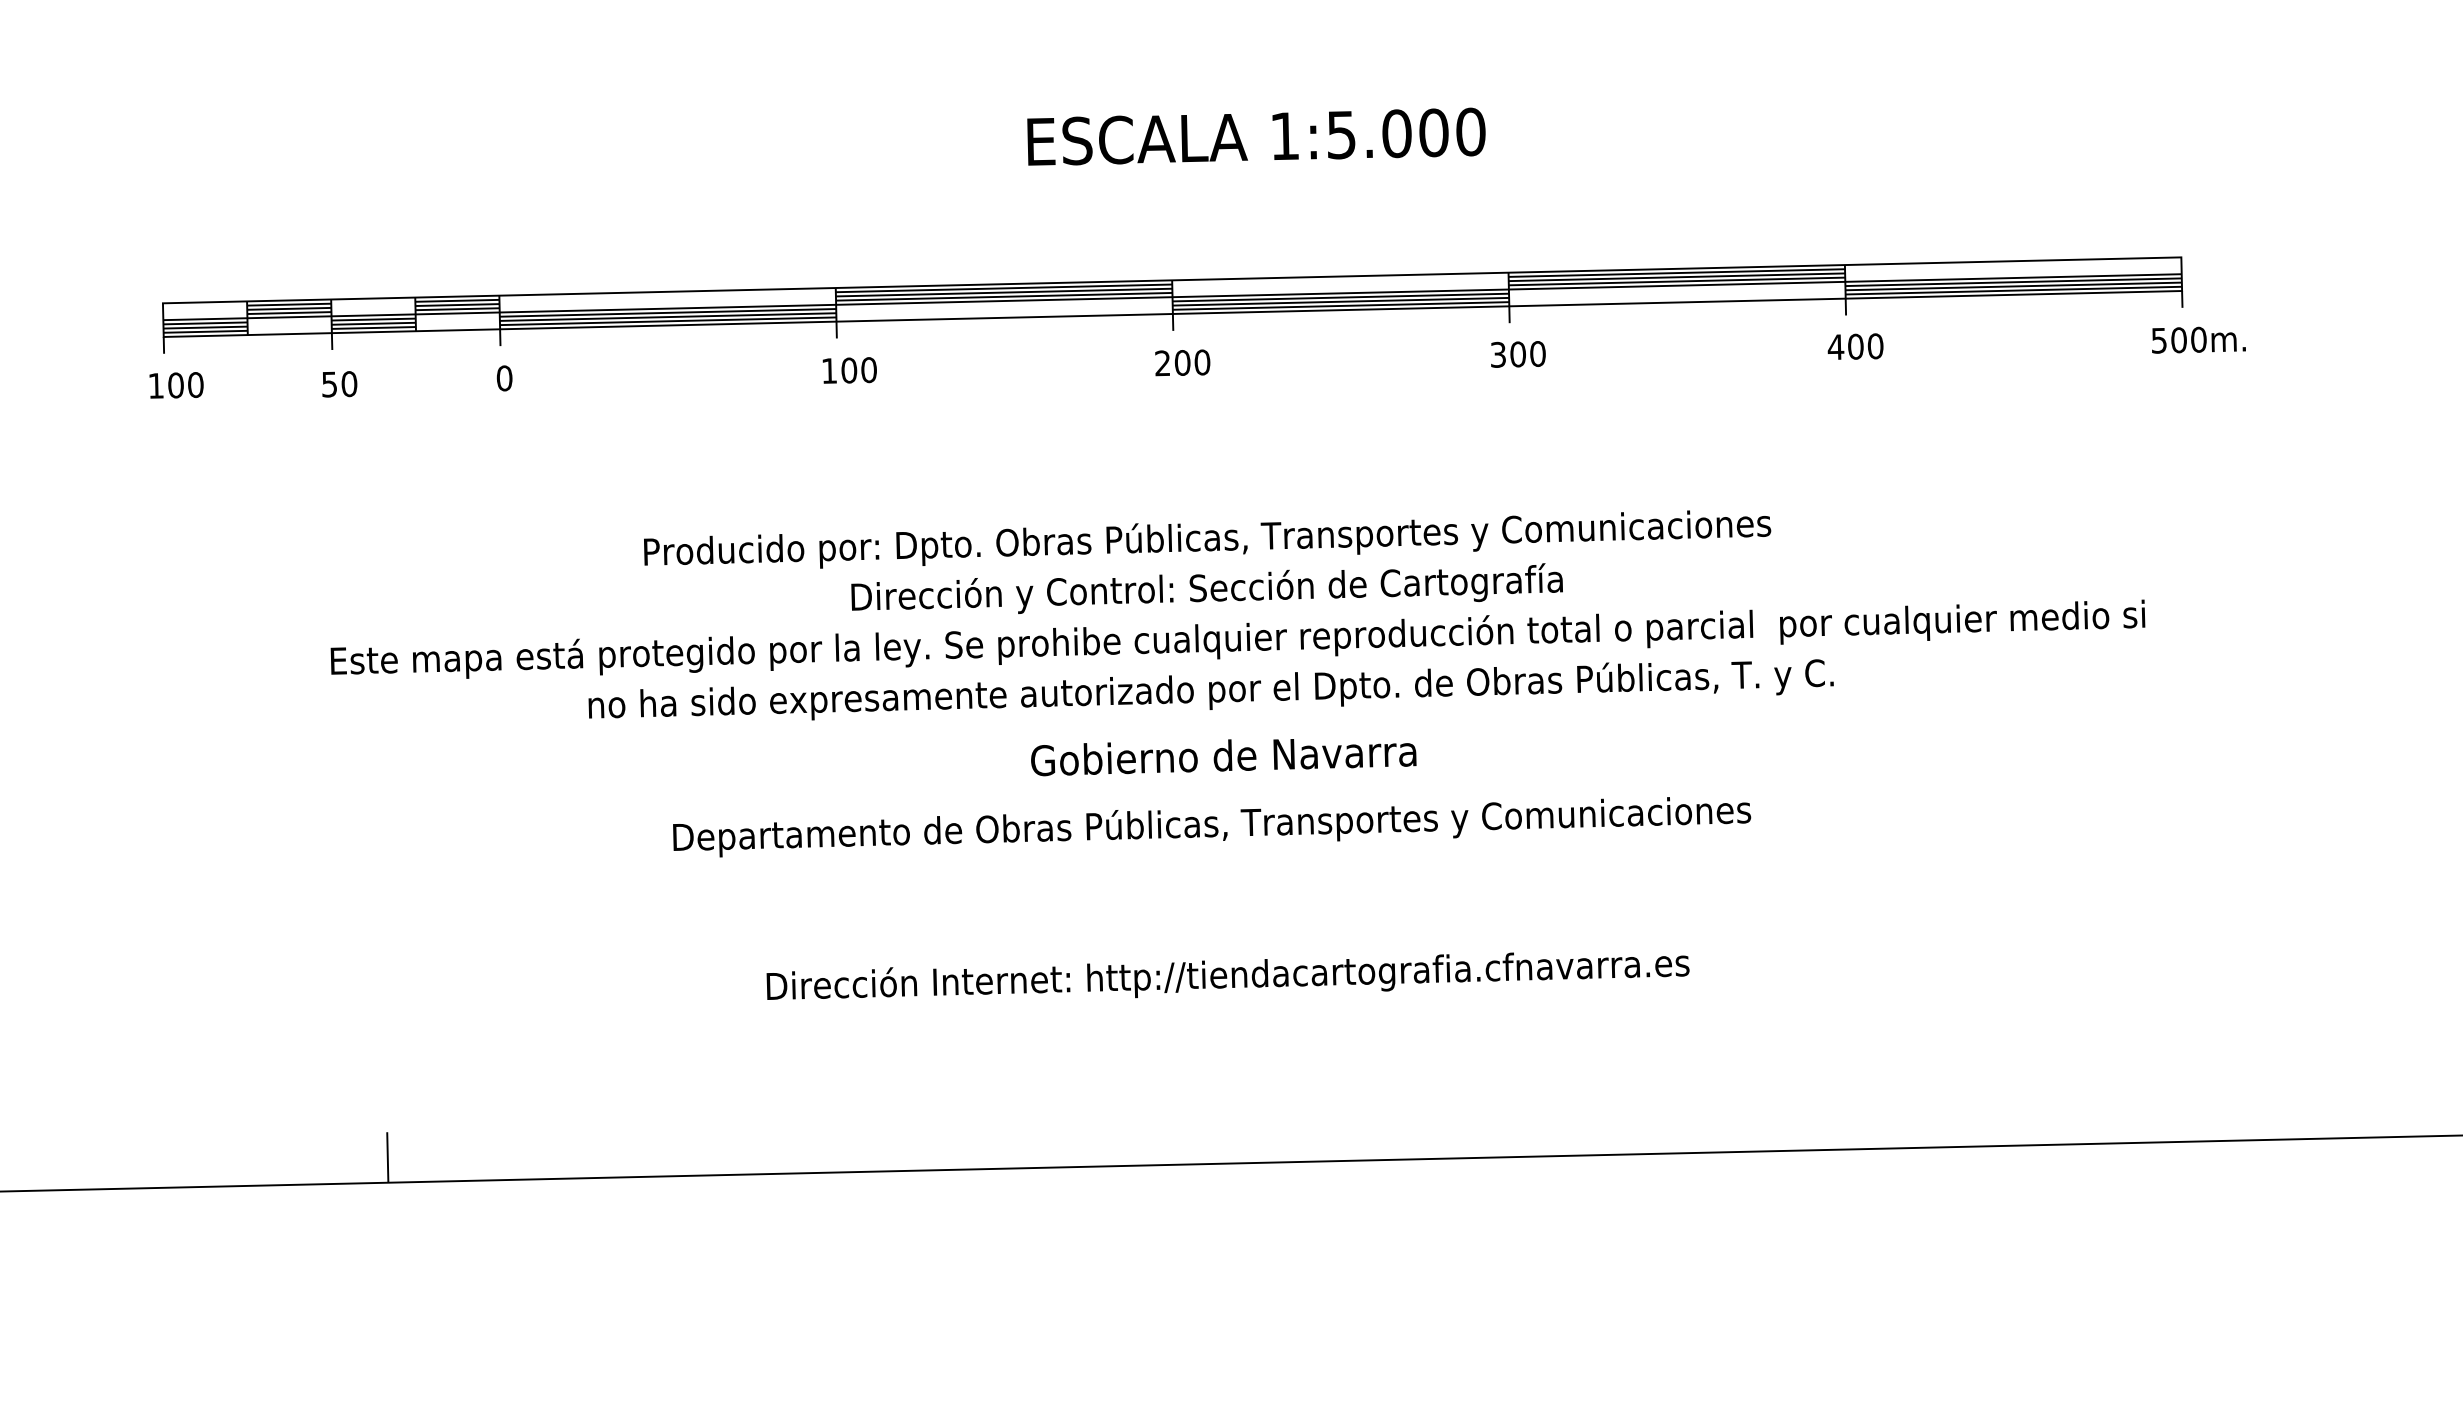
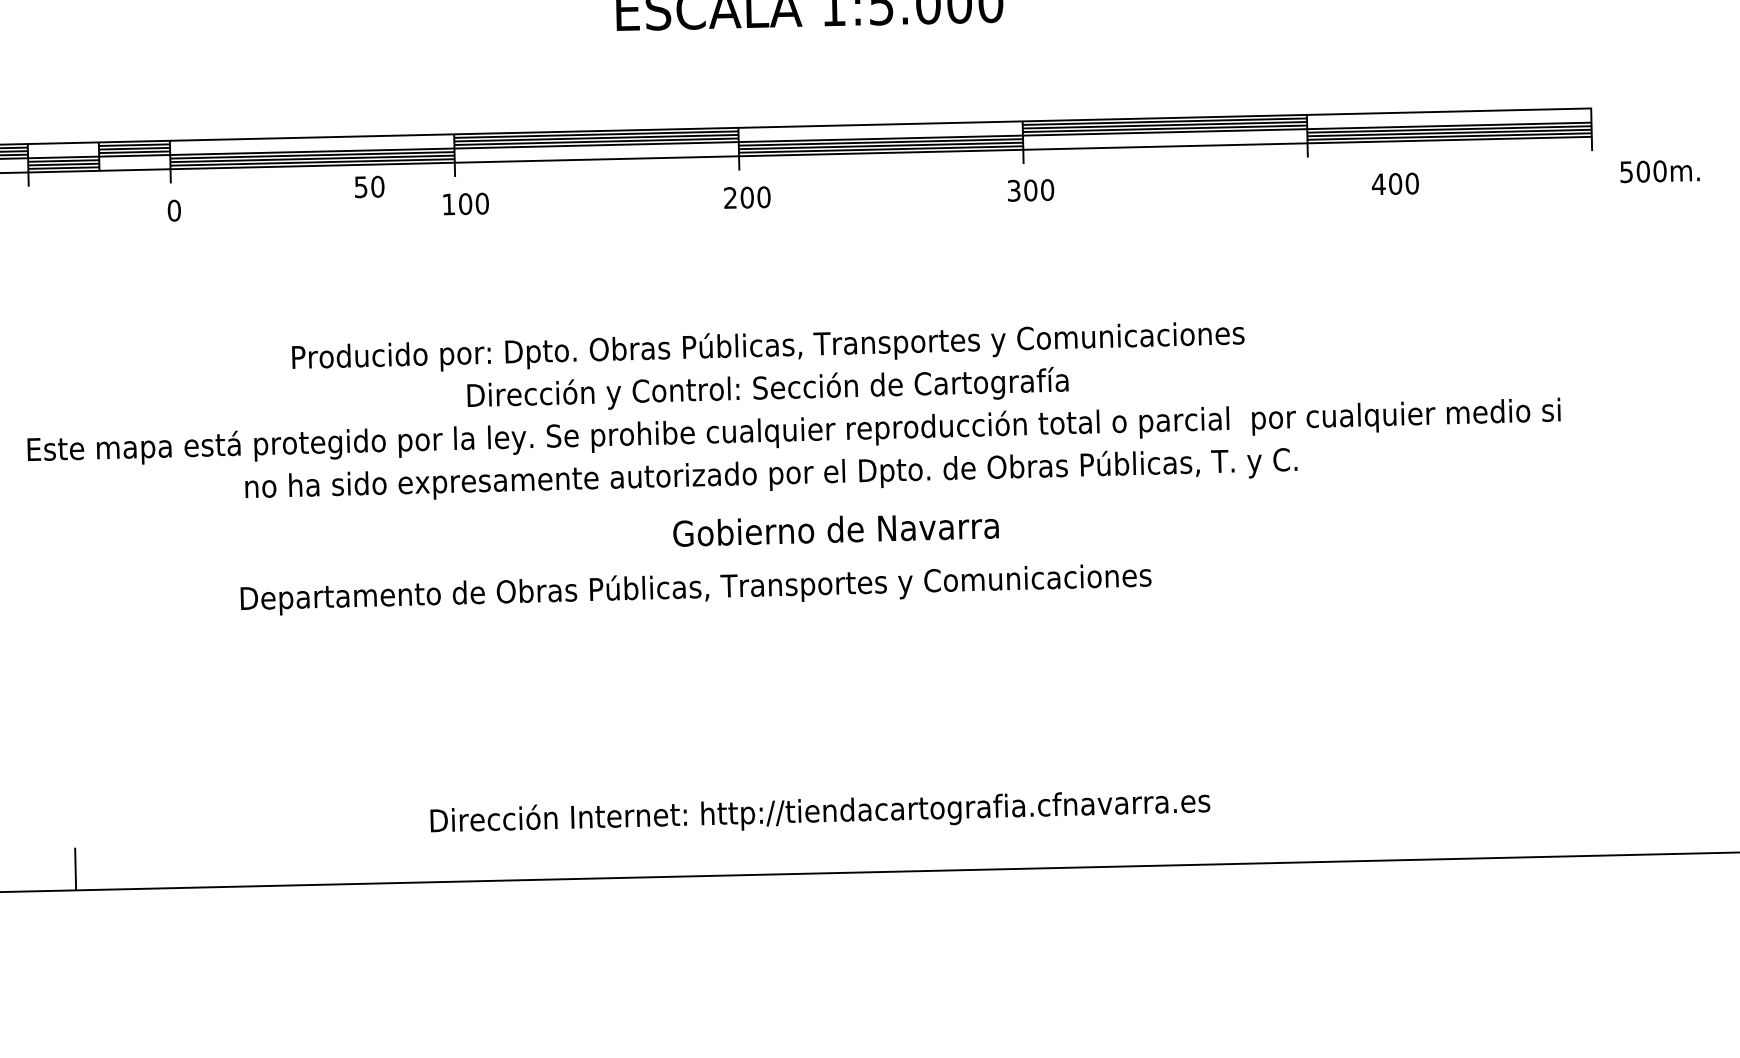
text: (2198, 339) -> (1659, 171), moved
text: (1855, 346) -> (1395, 183), moved
text: (339, 384) -> (369, 187), moved
text: (1223, 757) -> (835, 531), moved
text: (1212, 827) -> (696, 590), moved
text: (1227, 975) -> (819, 811), moved

